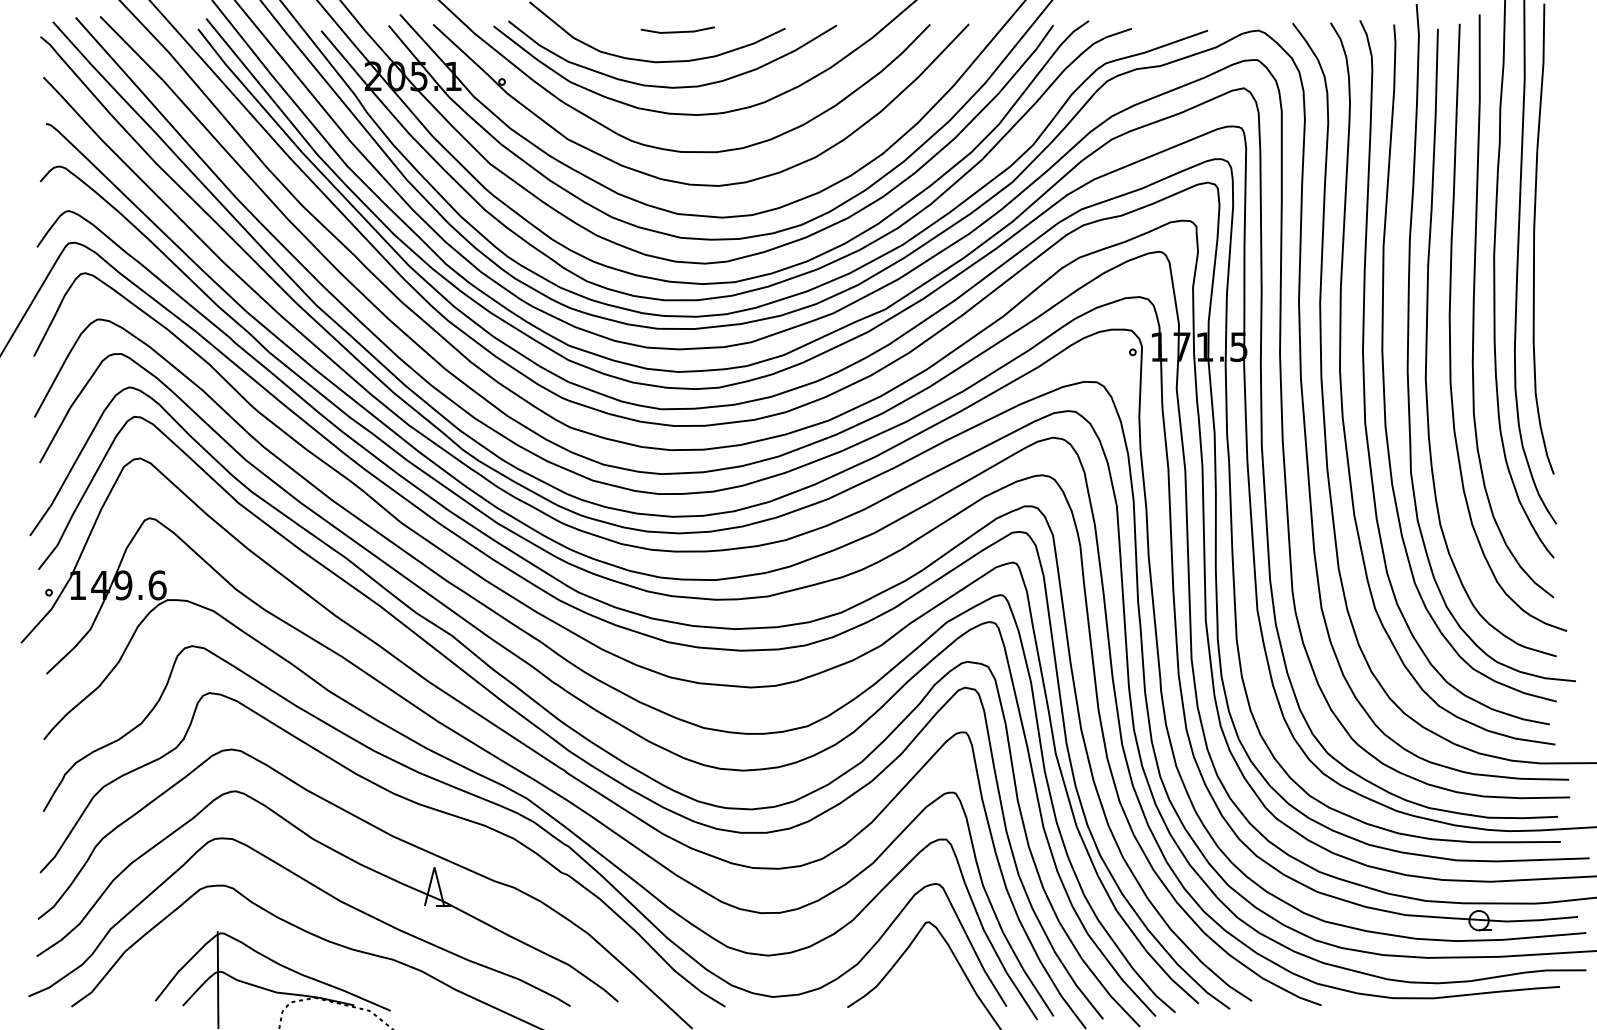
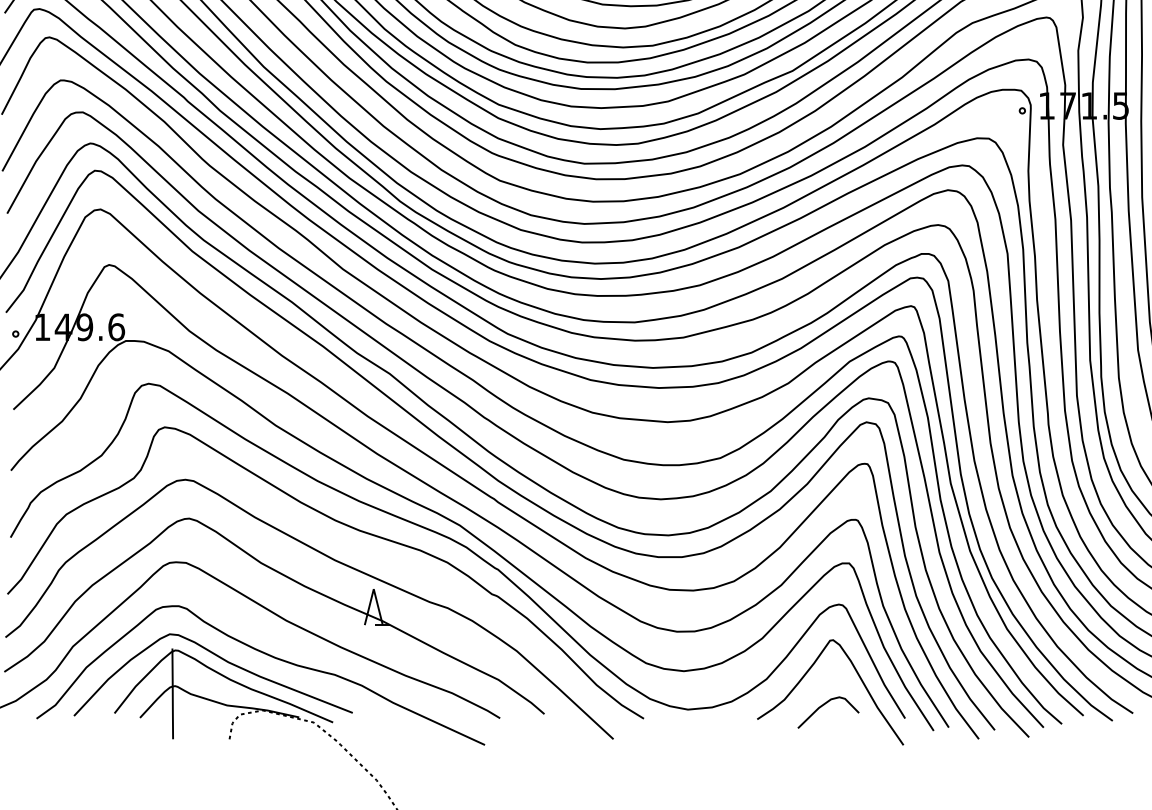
curve: (269, 942) -> (220, 658), added
curve: (918, 993) -> (823, 706), added

